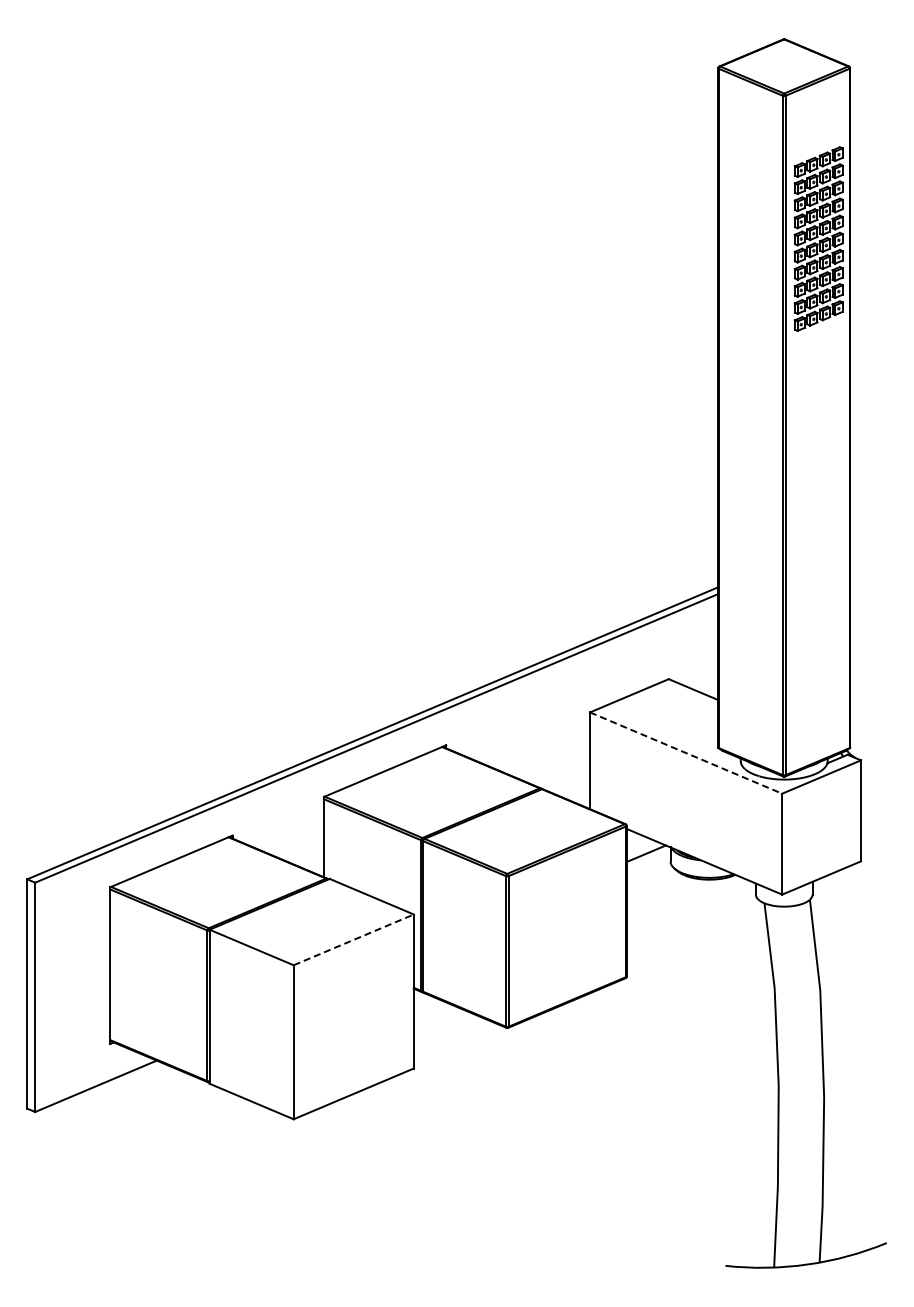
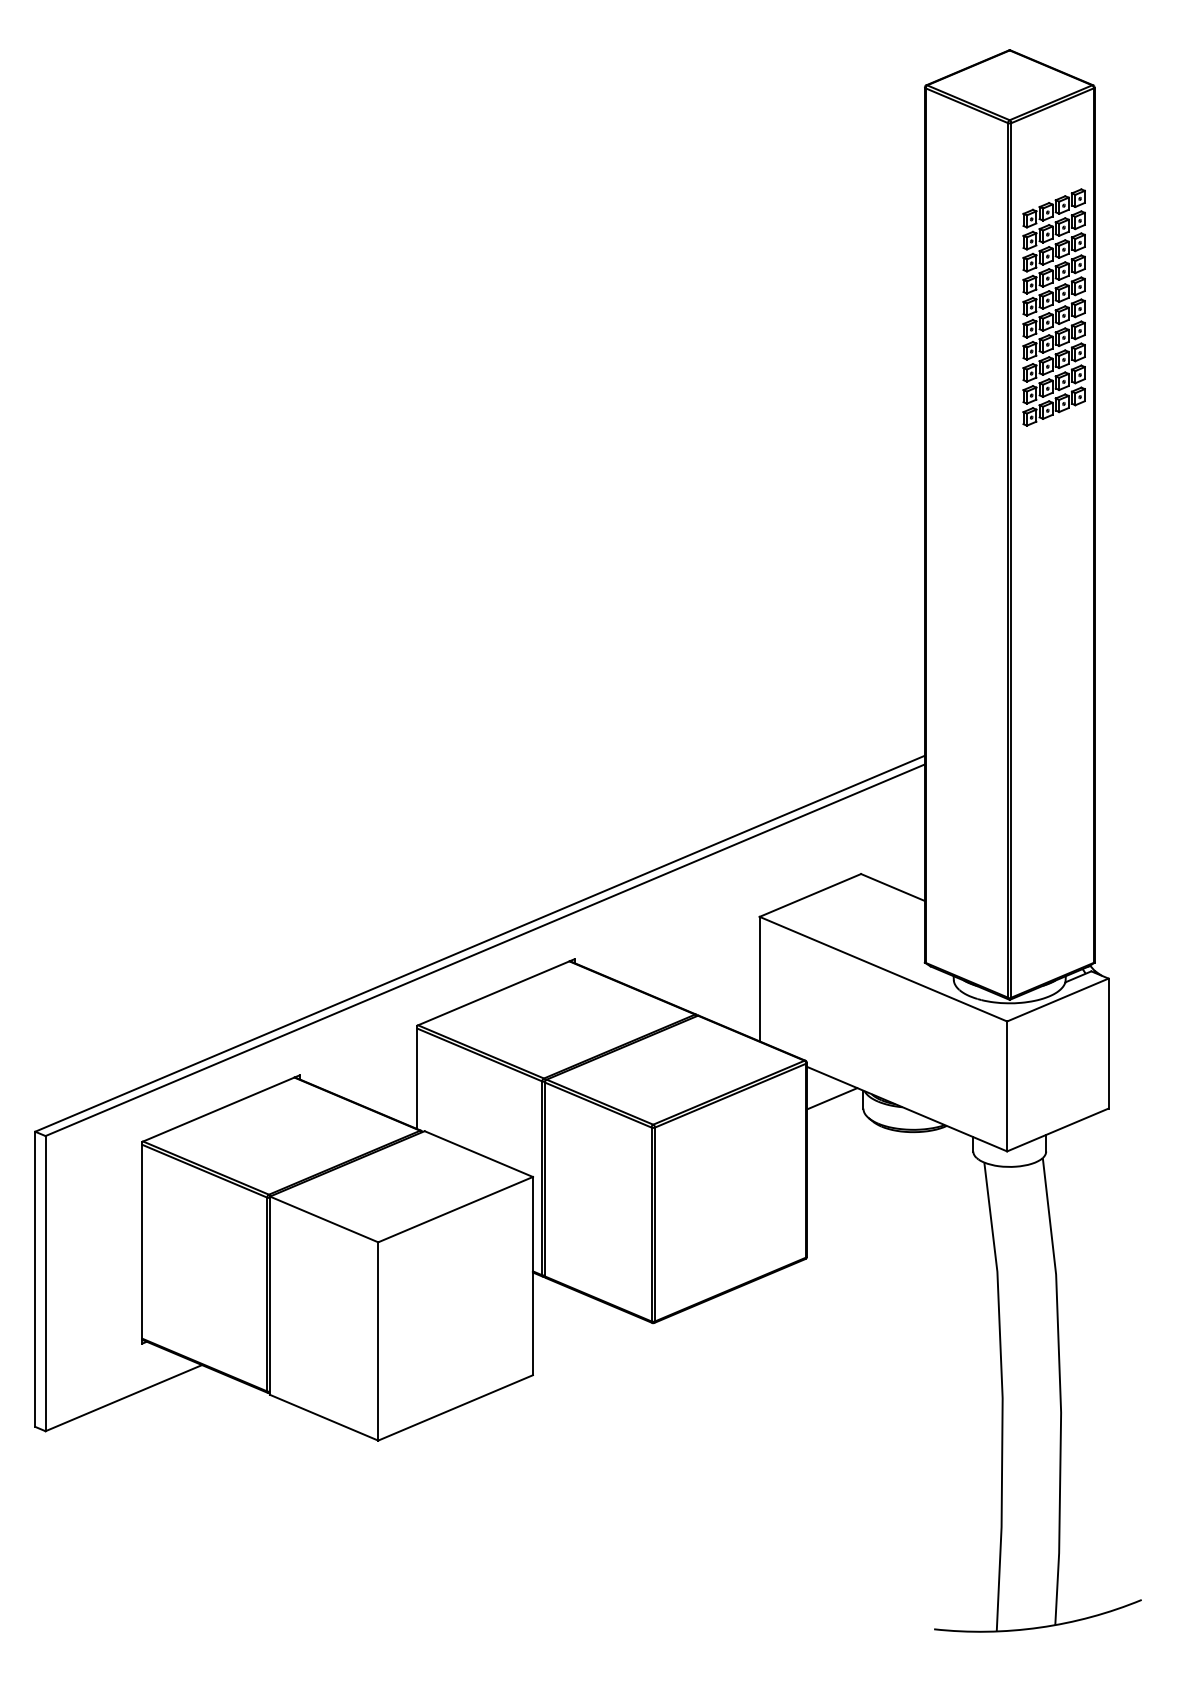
line: (686, 753) -> (883, 969), dashed -> solid
line: (354, 939) -> (456, 1209), dashed -> solid

